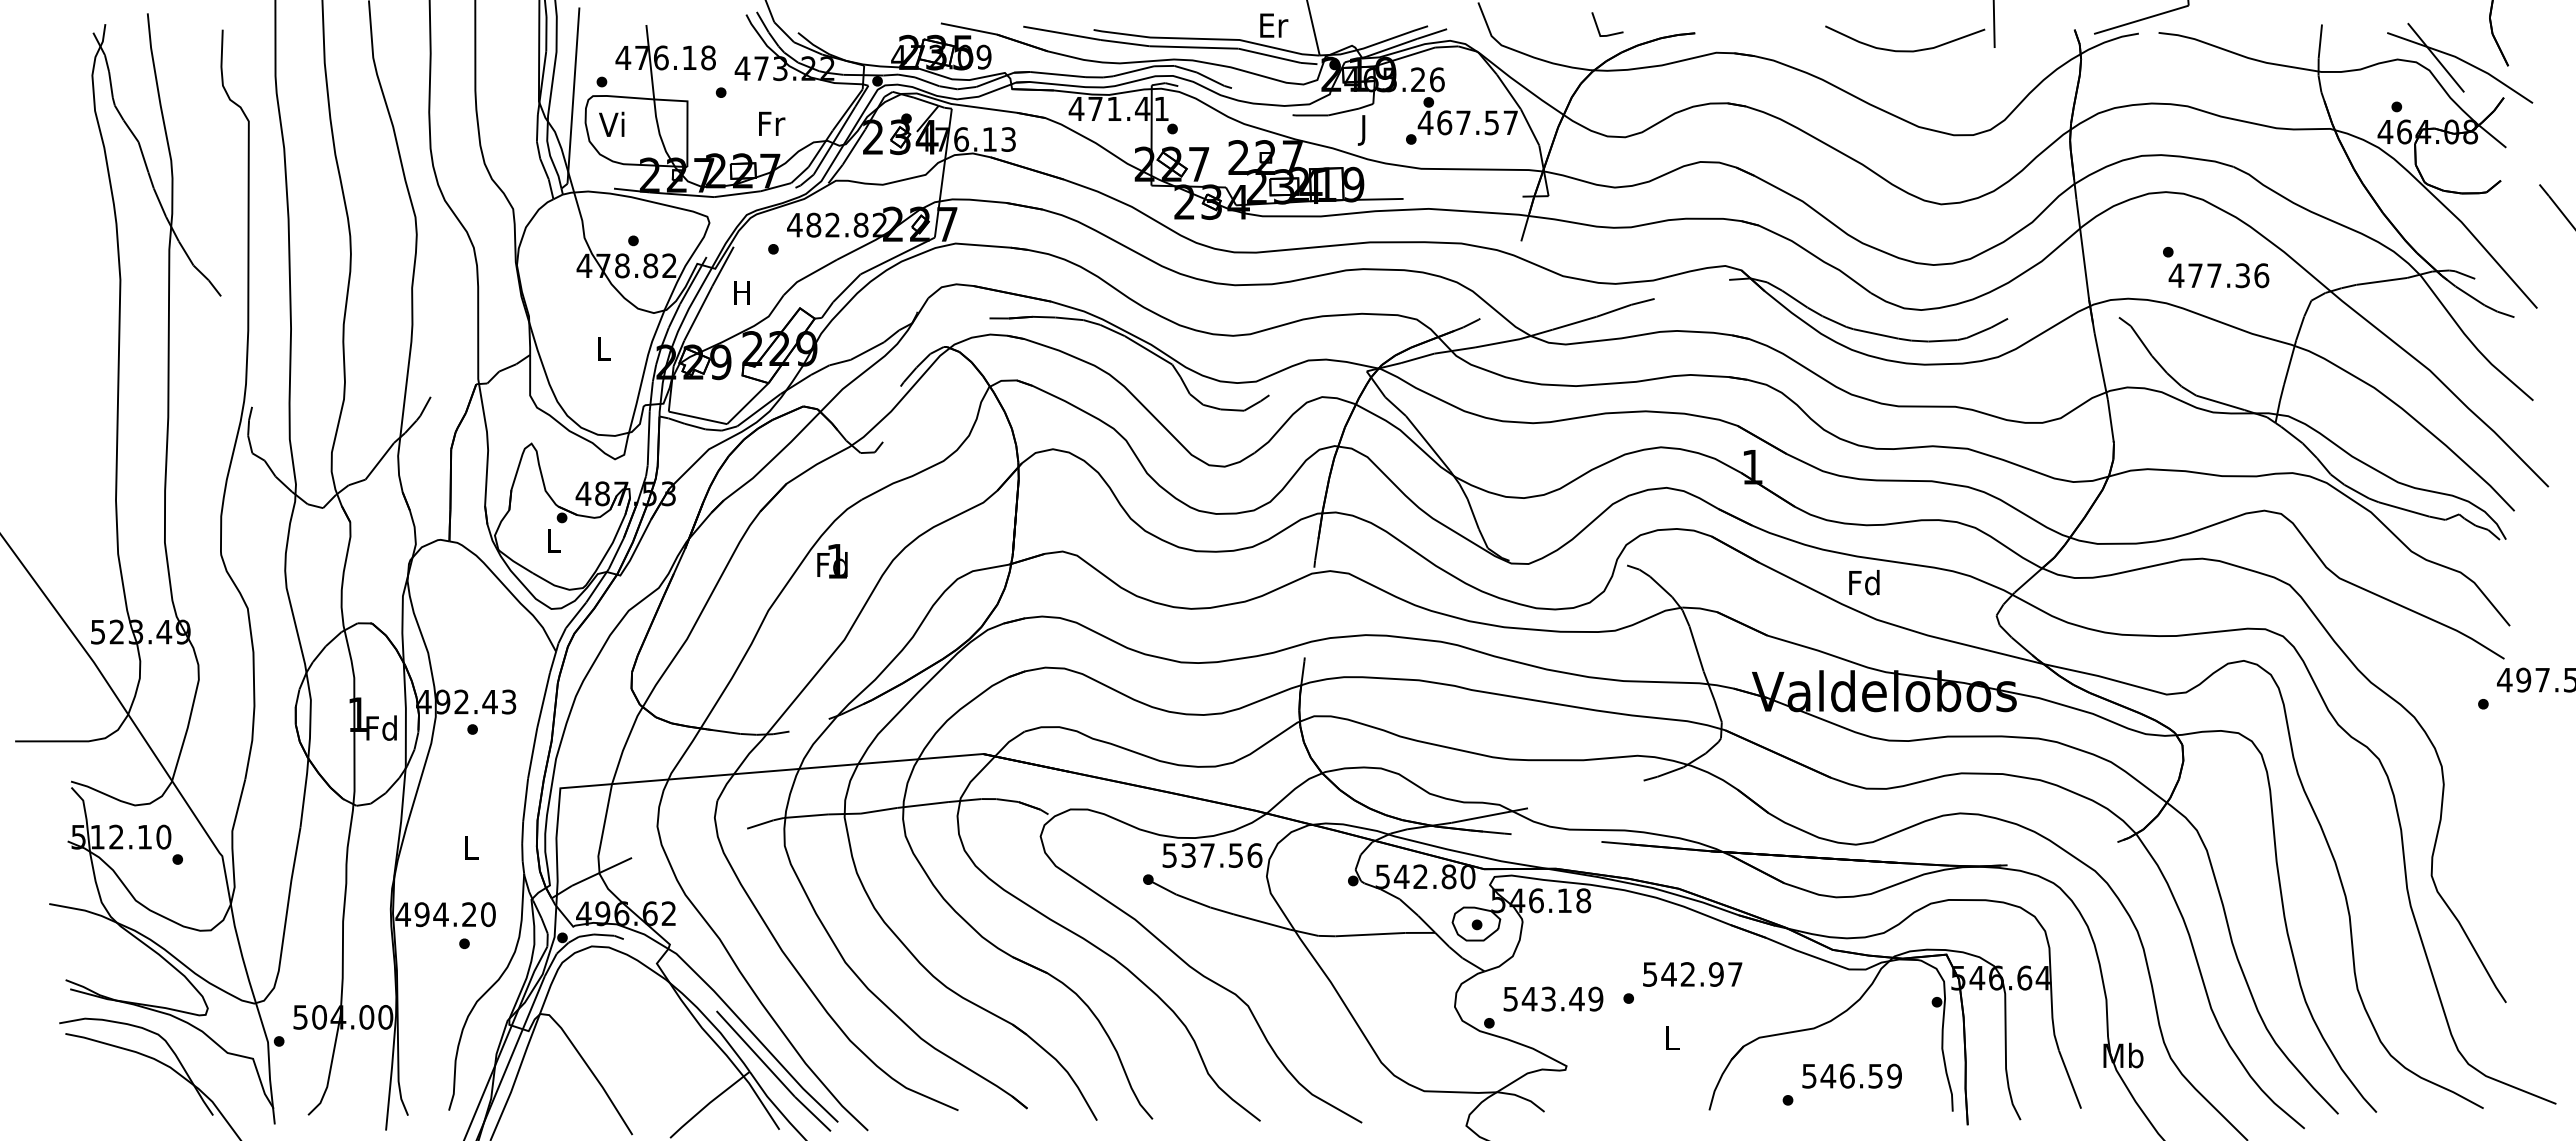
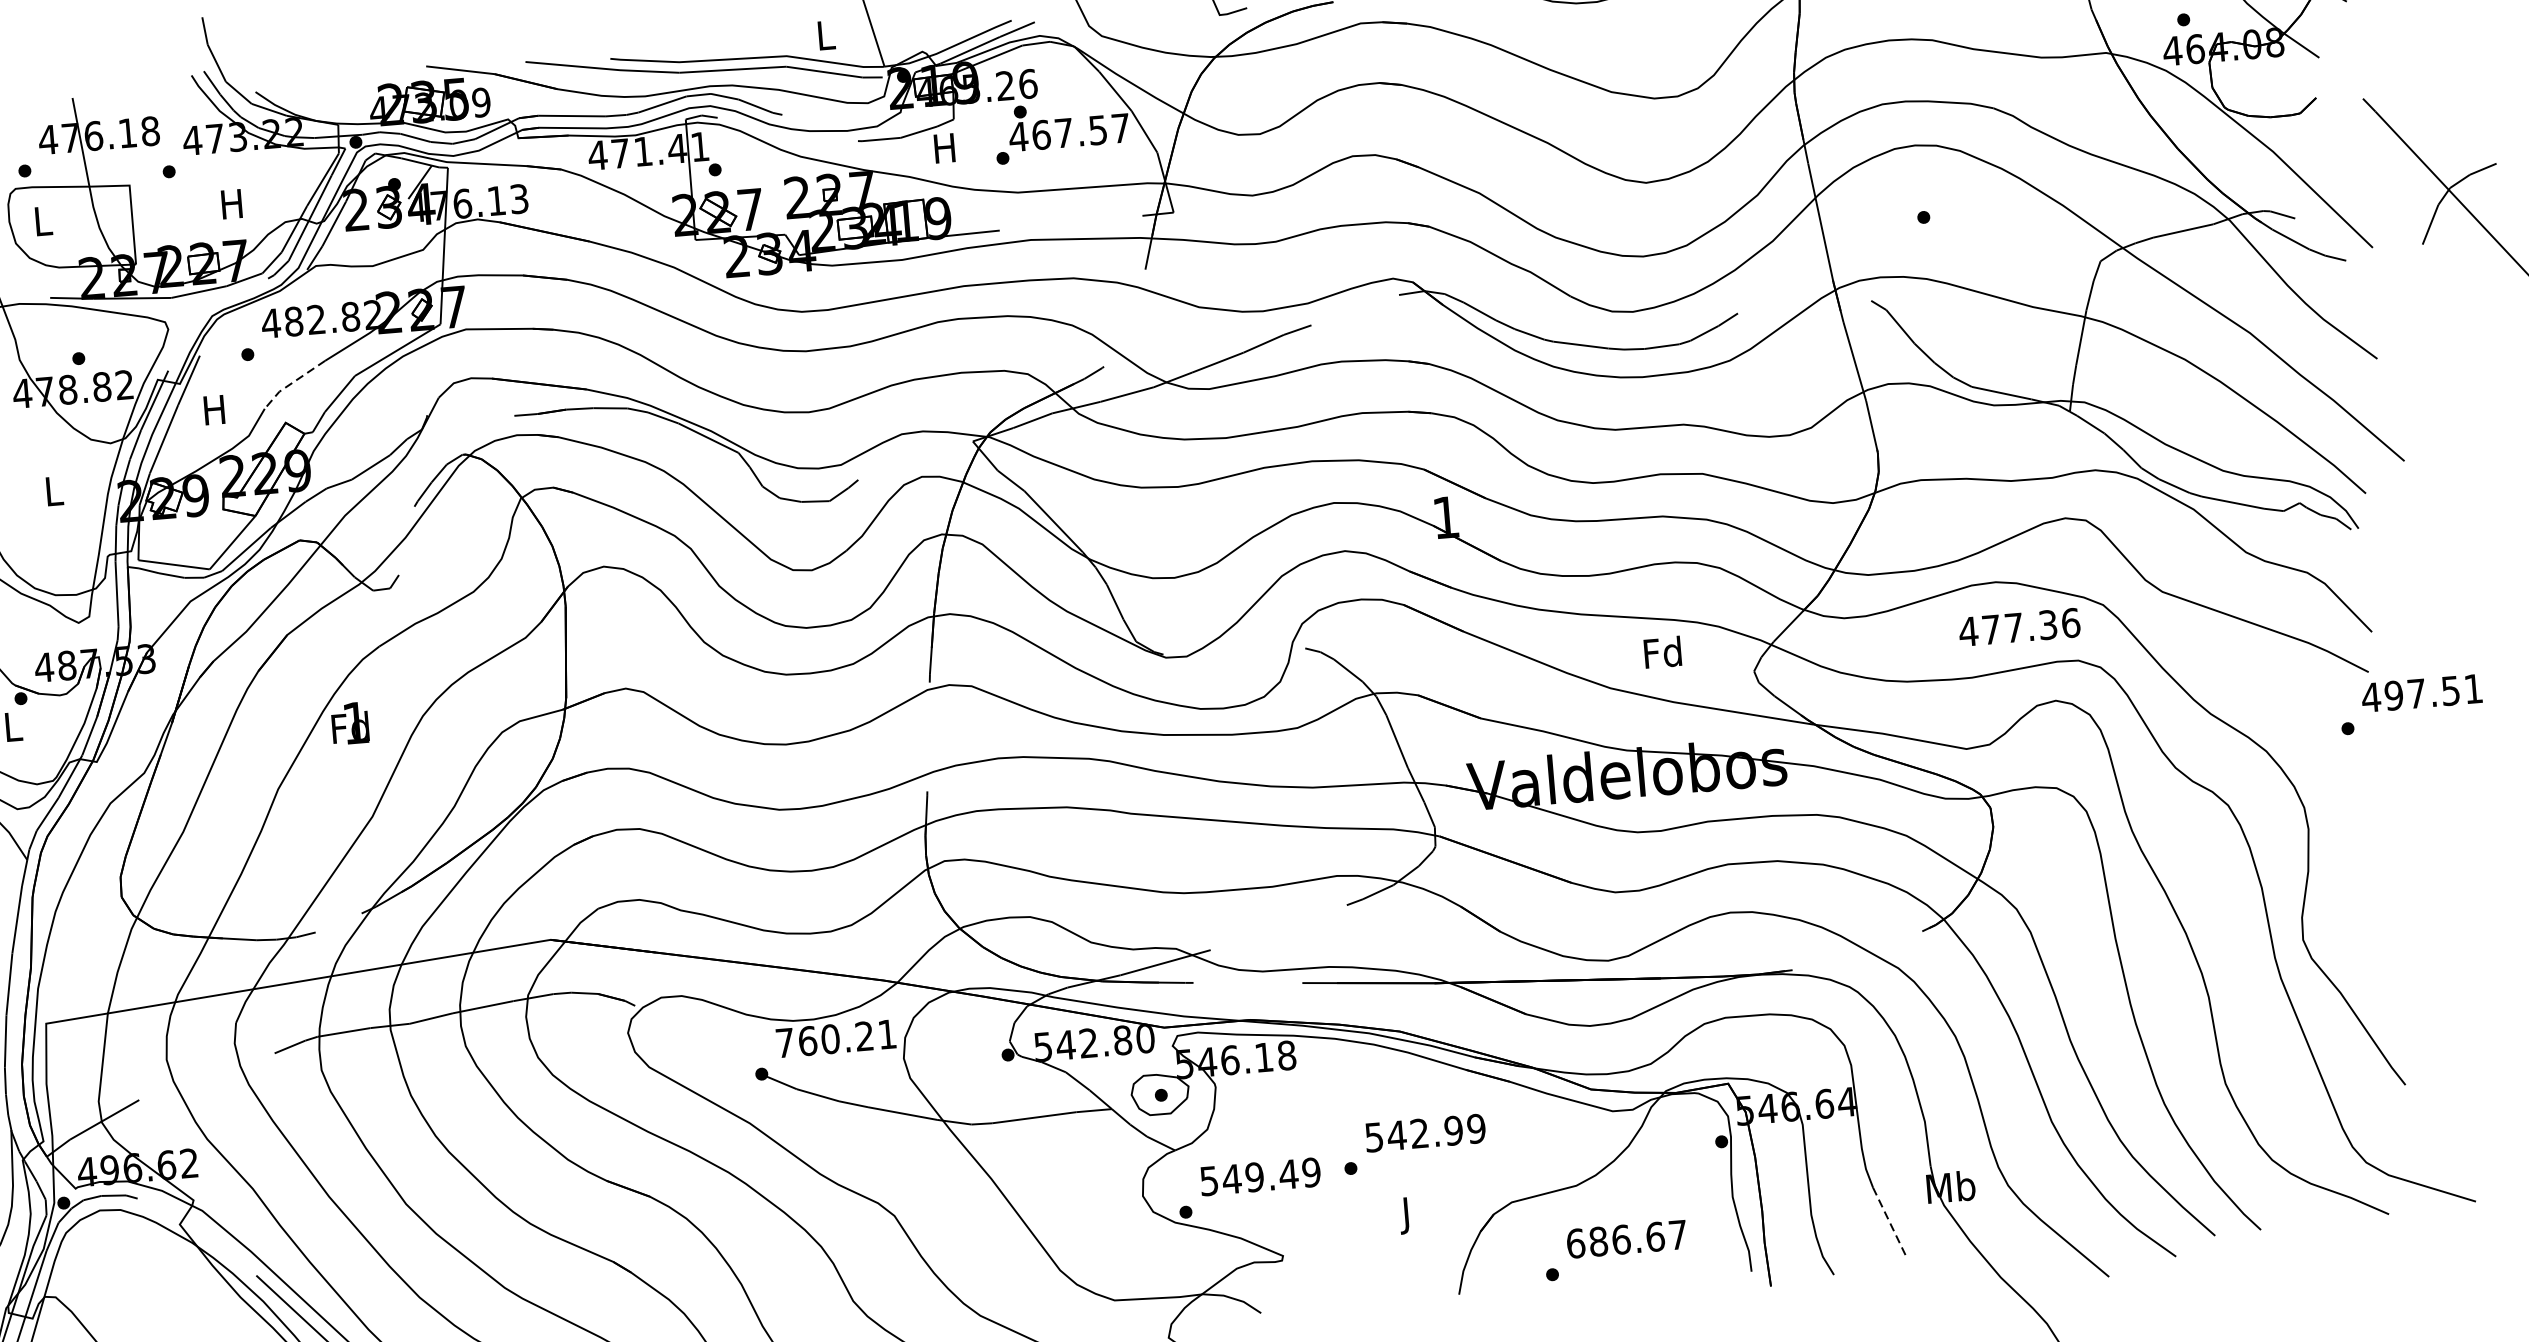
text: (1274, 25) -> (827, 35), Er -> L
text: (611, 123) -> (40, 219), Vi -> L
text: (772, 123) -> (233, 203), Fr -> H
text: (1363, 130) -> (944, 152), J -> H
line: (808, 275) -> (292, 382), solid -> dashed
text: (2218, 275) -> (2018, 627), moved
text: (1864, 582) -> (1662, 652), moved
text: (1212, 855) -> (836, 1038), 537.56 -> 760.21
text: (1734, 974) -> (1475, 1128), 542.97 -> 542.99
text: (1548, 998) -> (1254, 1176), 543.49 -> 549.49
text: (1672, 1041) -> (1407, 1215), L -> J
text: (1851, 1075) -> (1626, 1238), 546.59 -> 686.67
line: (2070, 1080) -> (1889, 1222), solid -> dashed

